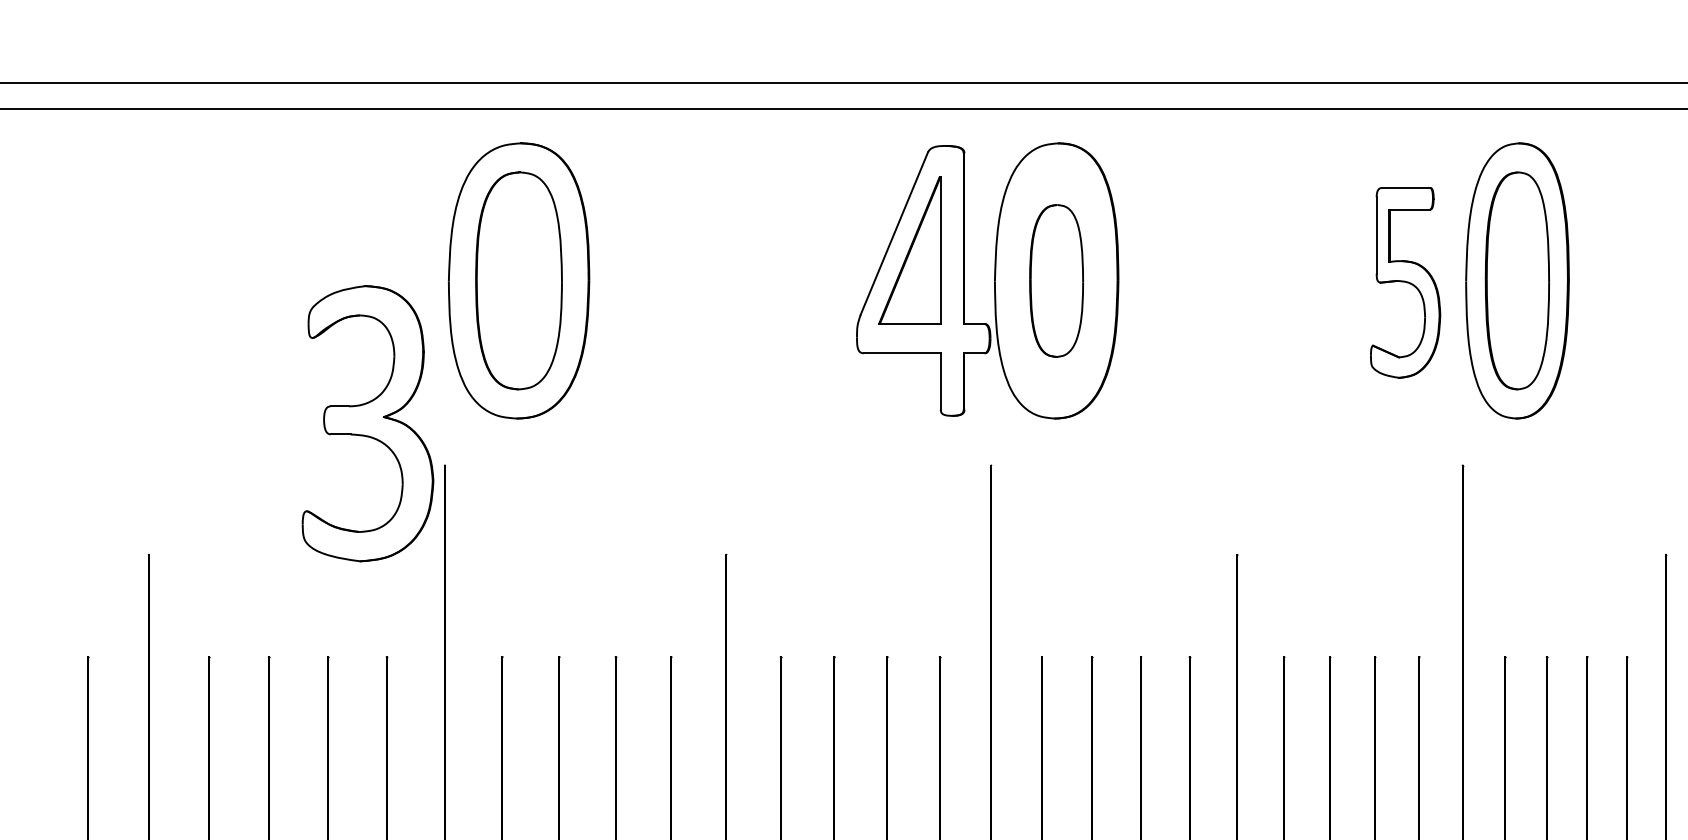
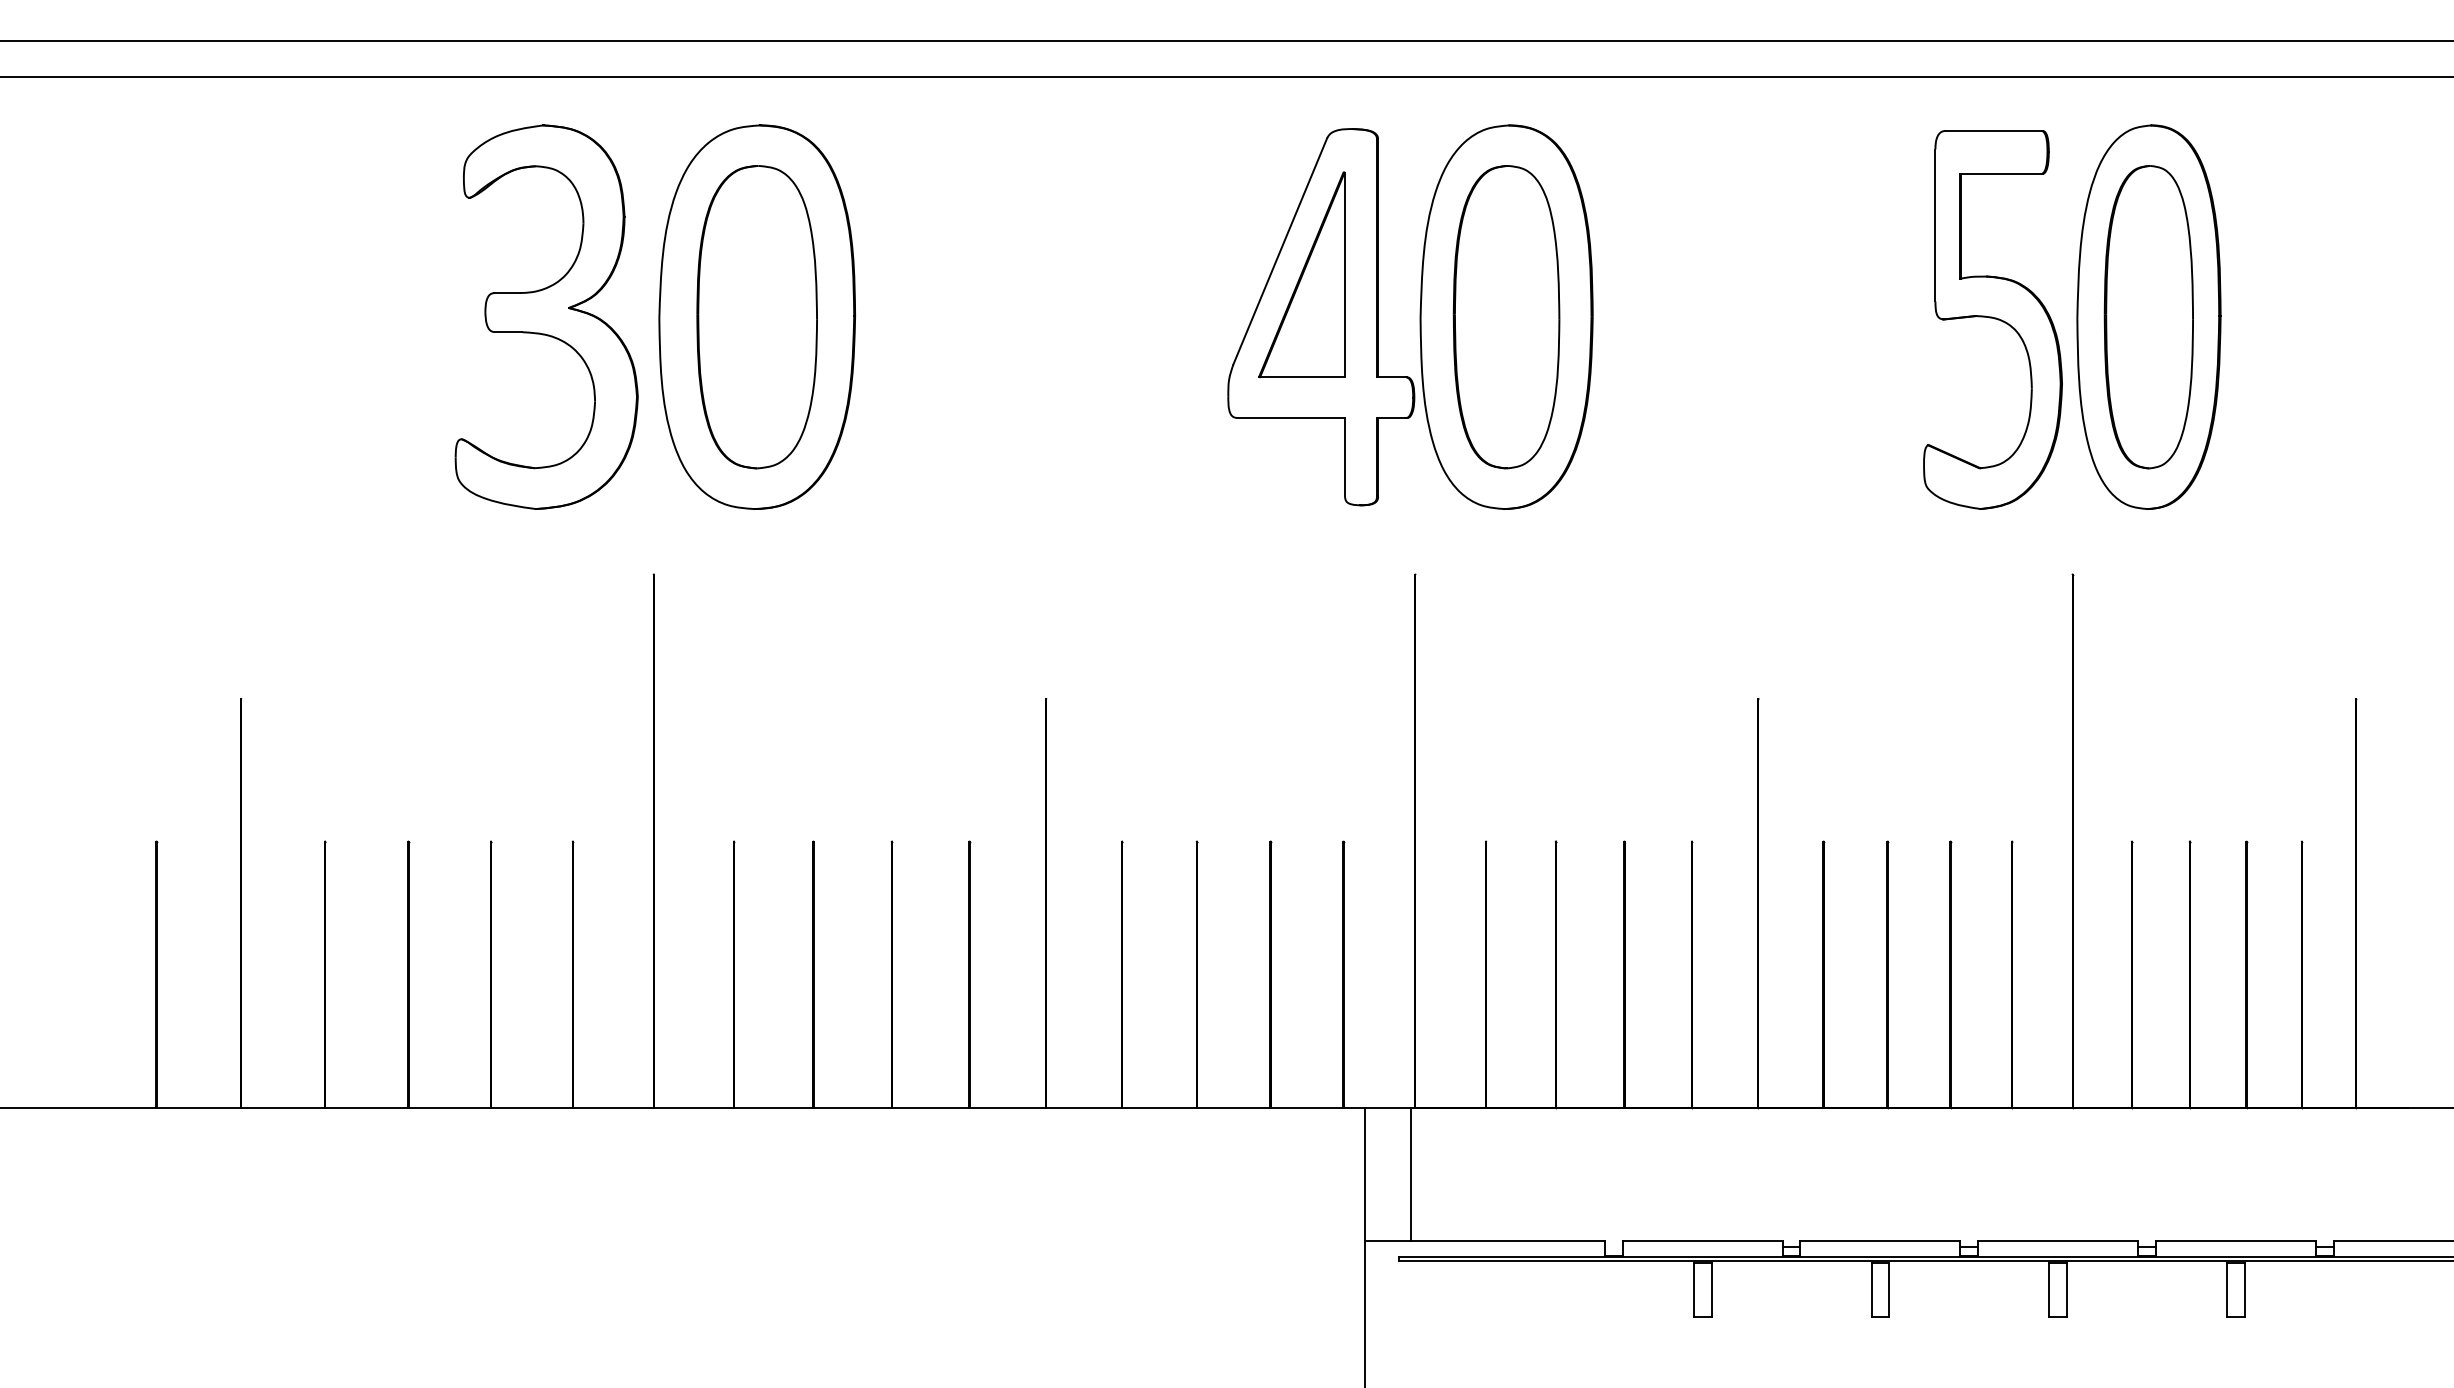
part: (1056, 281) -> (1506, 317), size x1.43
part: (1405, 282) -> (1992, 319), size x1.43
part: (367, 423) -> (546, 316), moved

